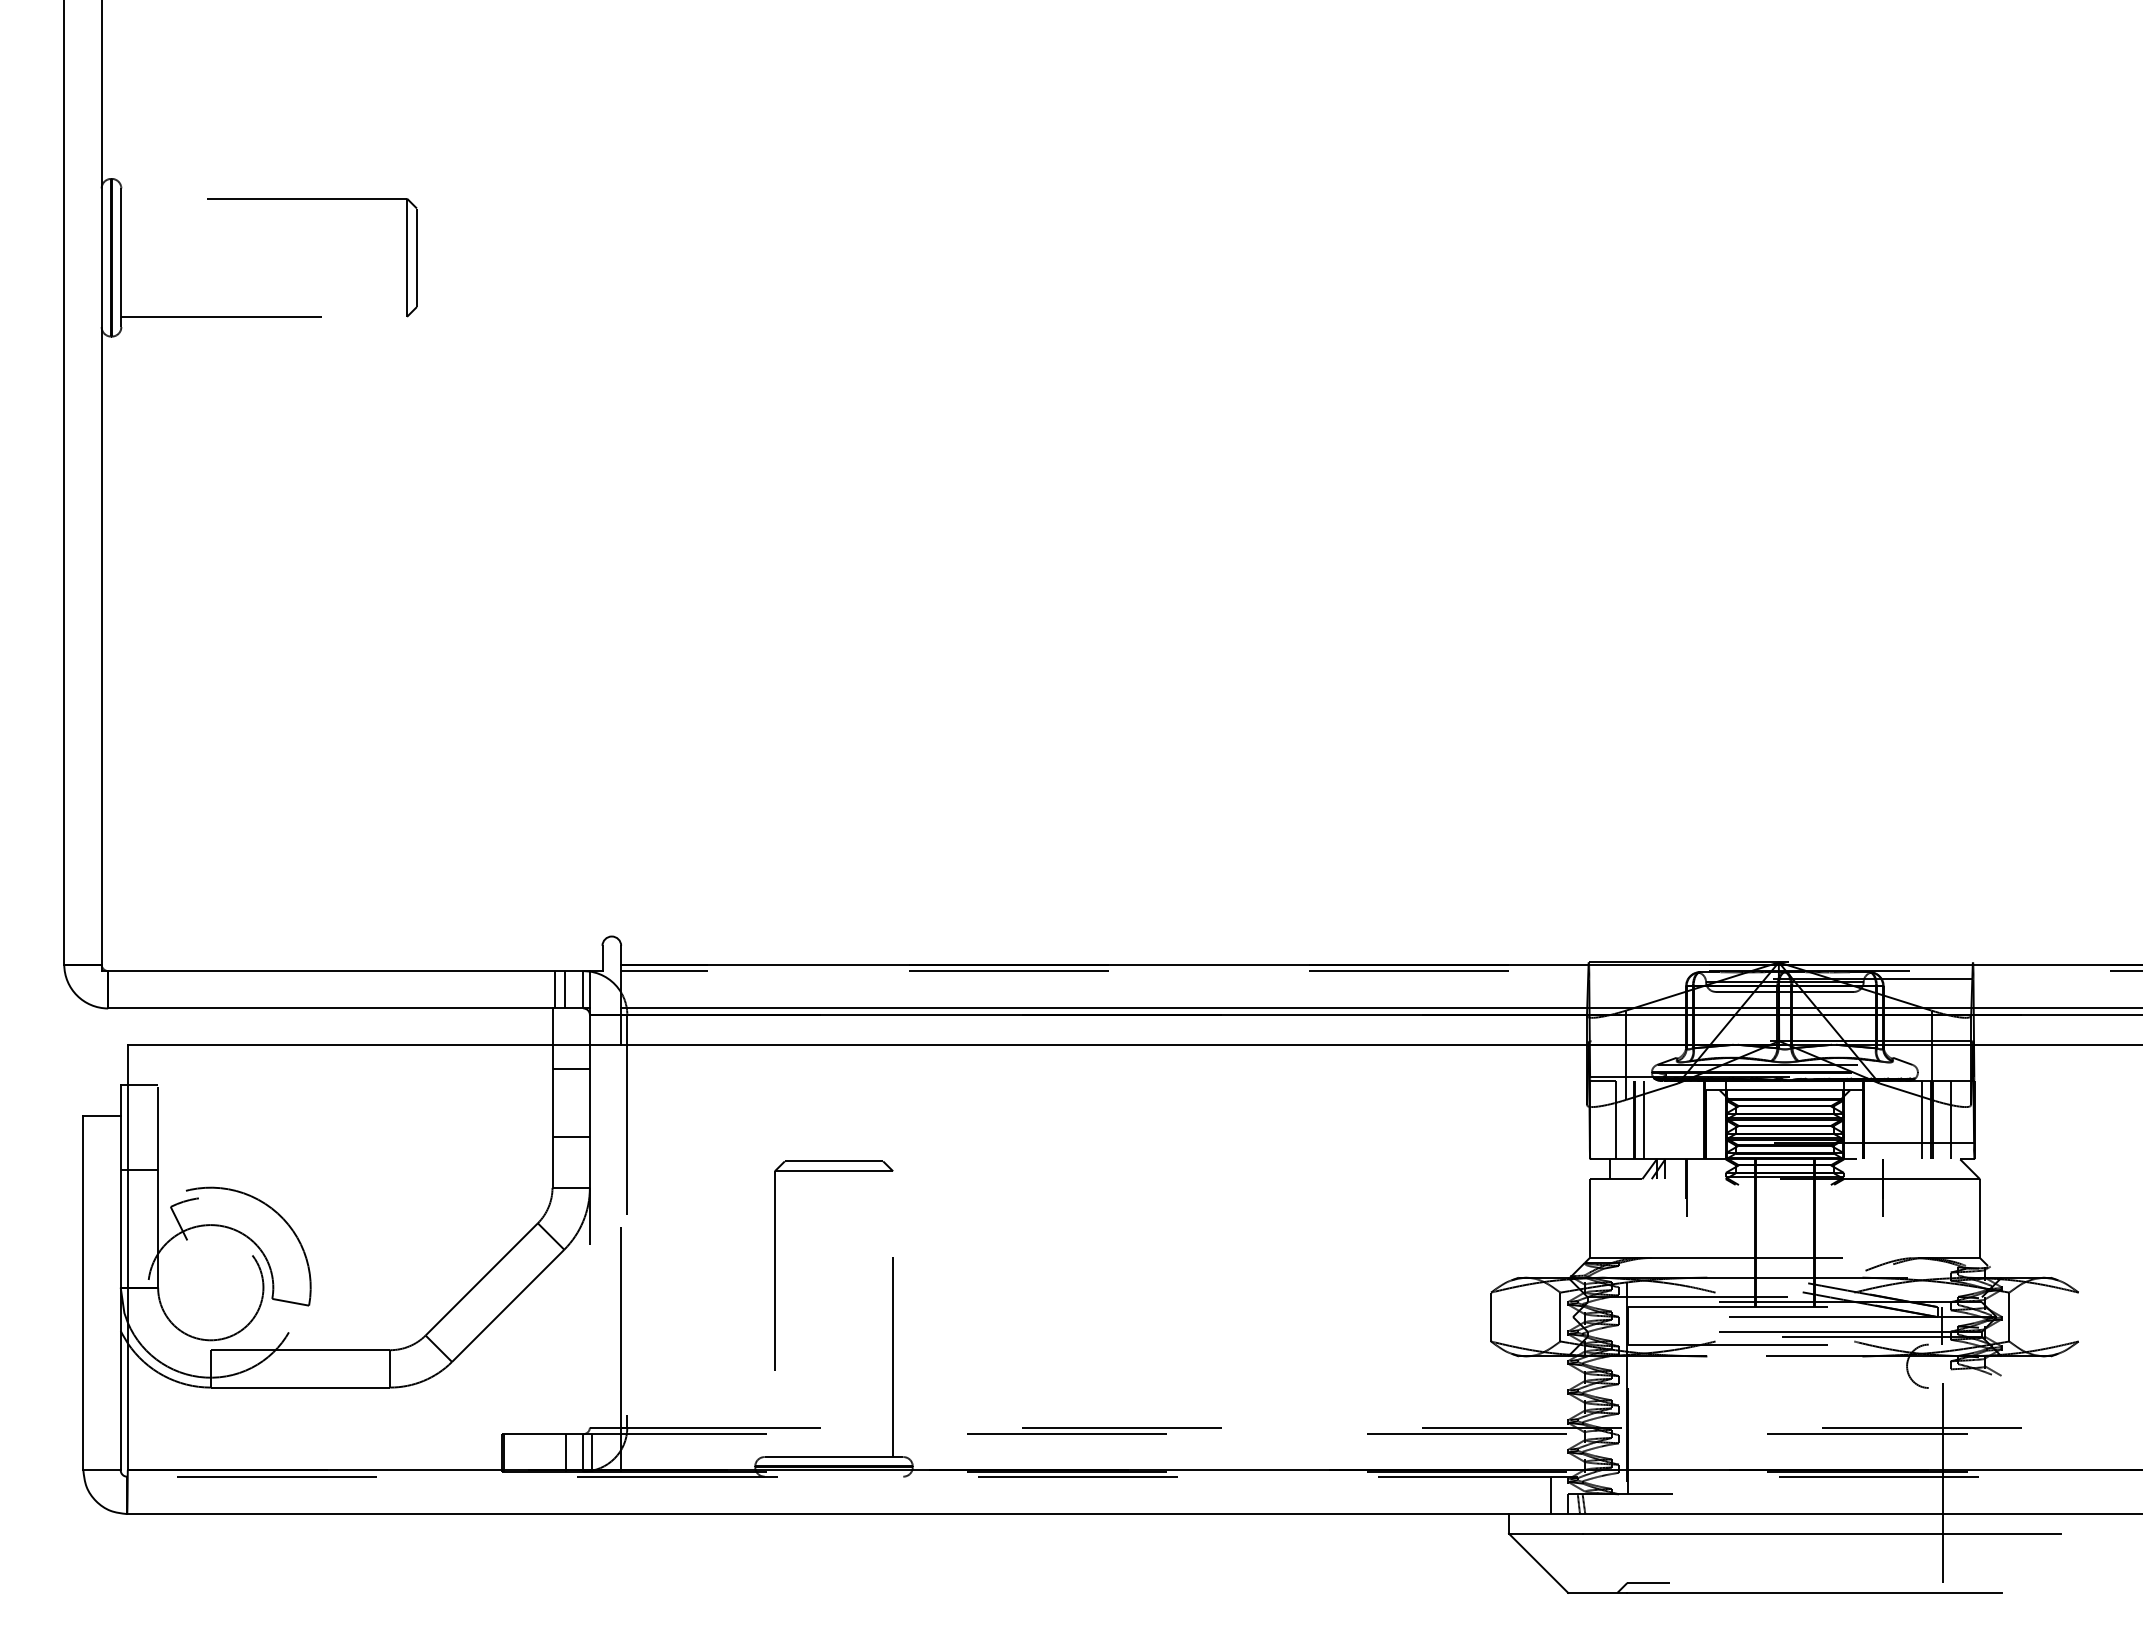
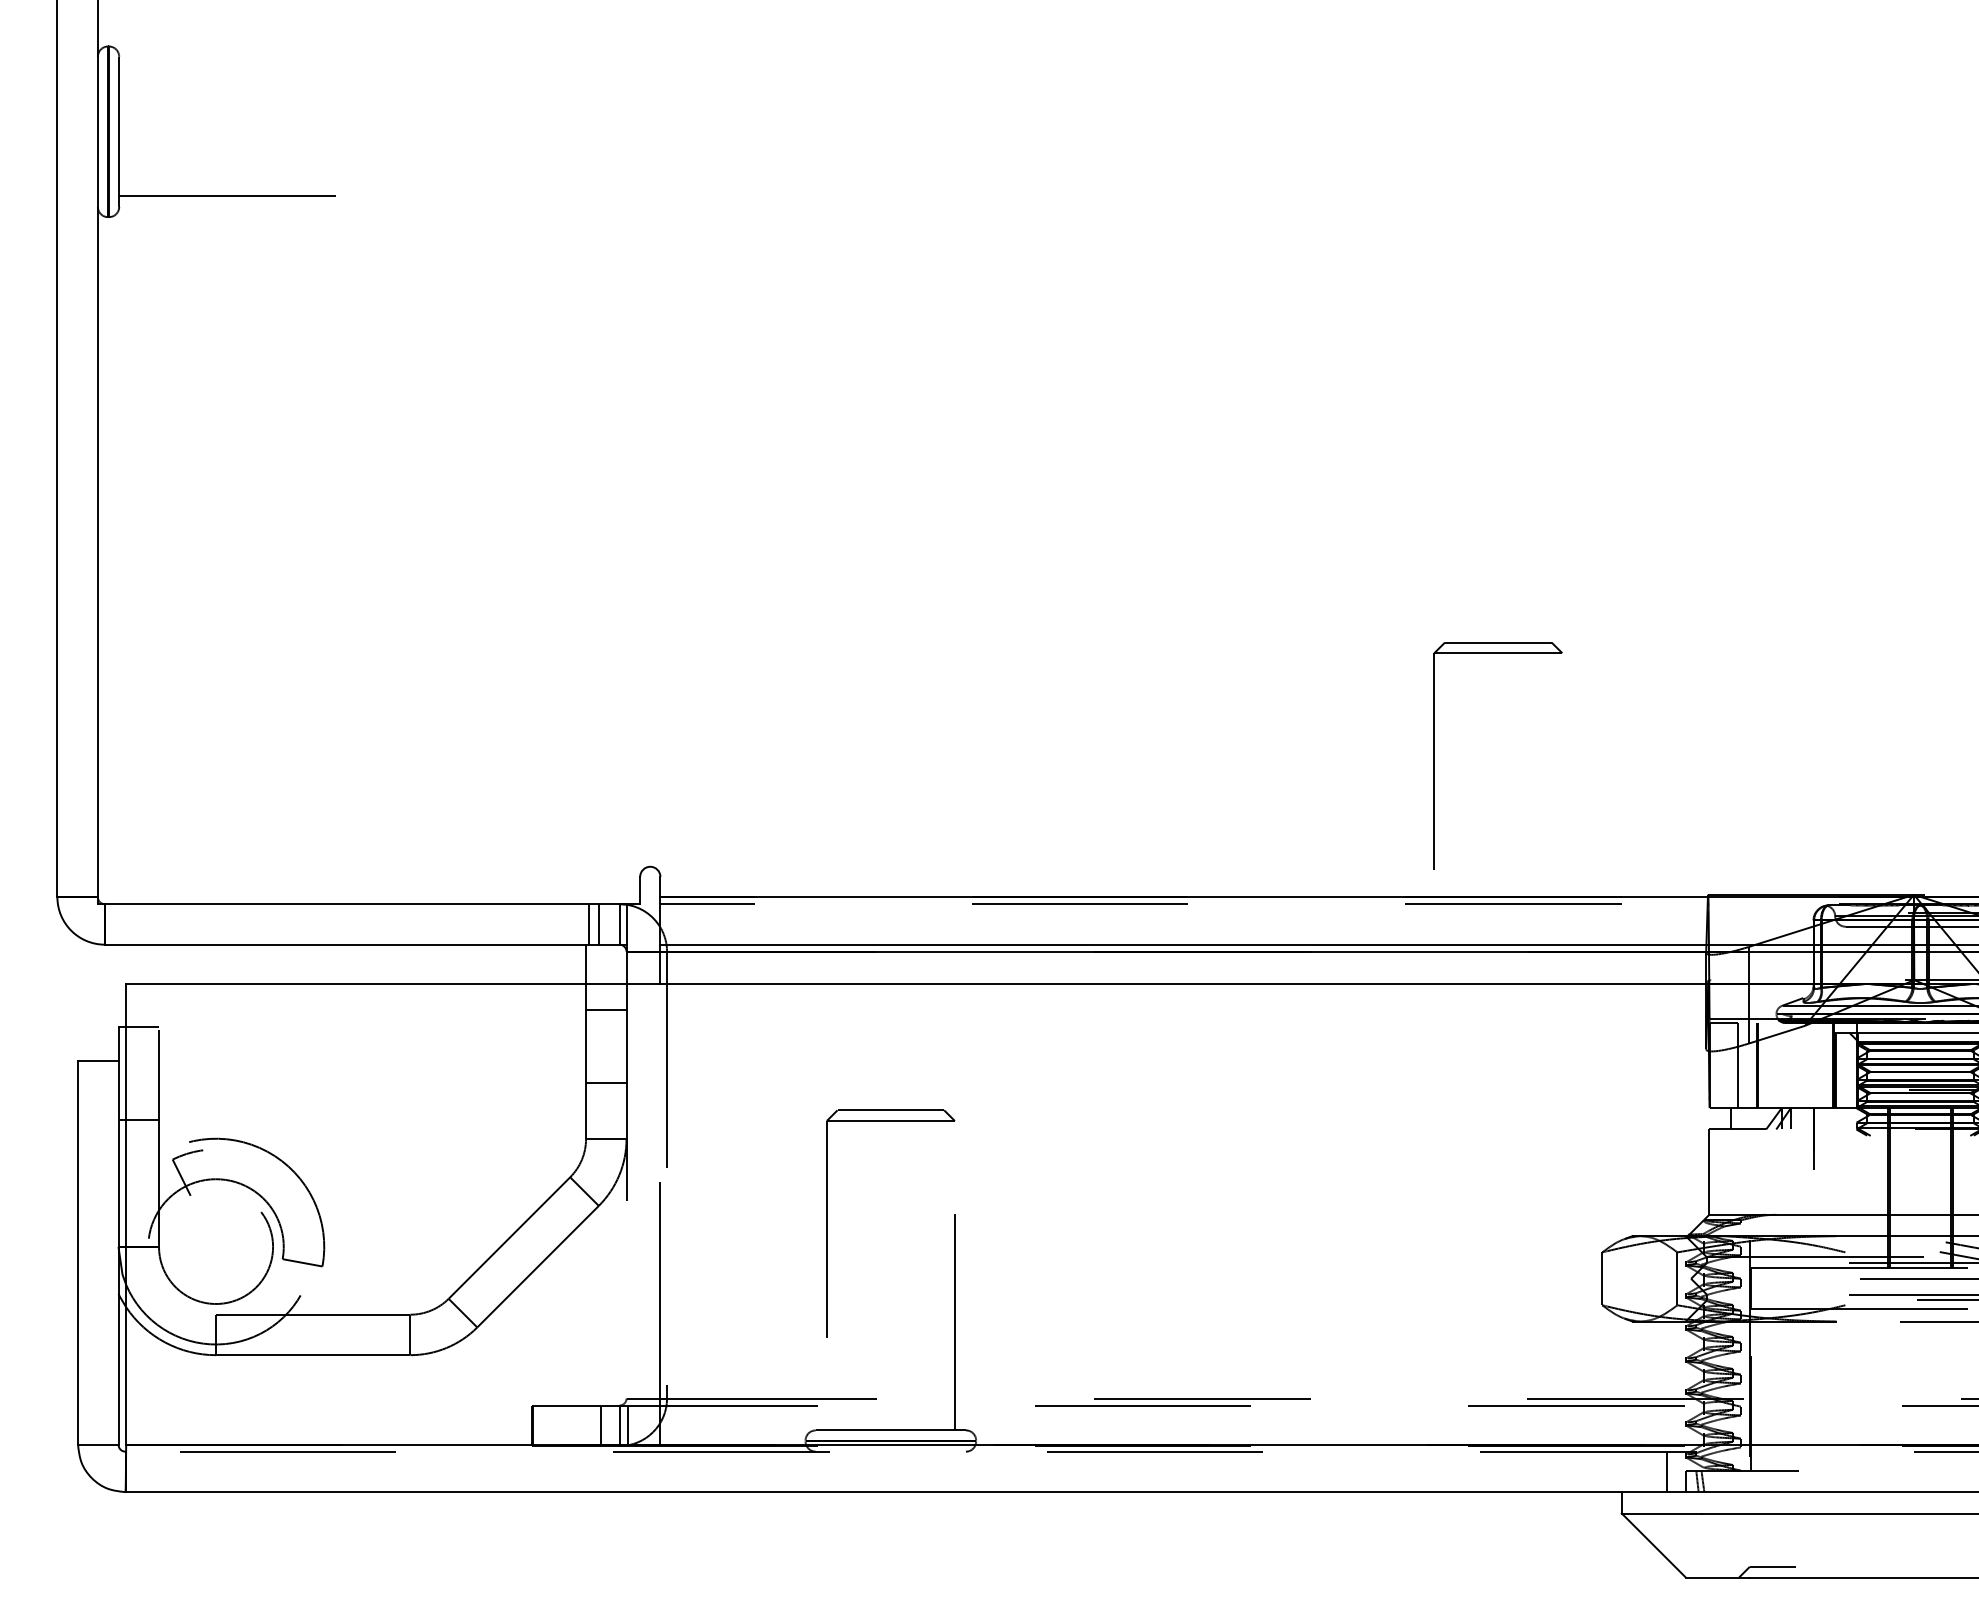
part: (312, 199) -> (326, 68), removed
part: (1336, 833) -> (1434, 755), added
line: (1644, 1119) -> (1768, 1064), removed

